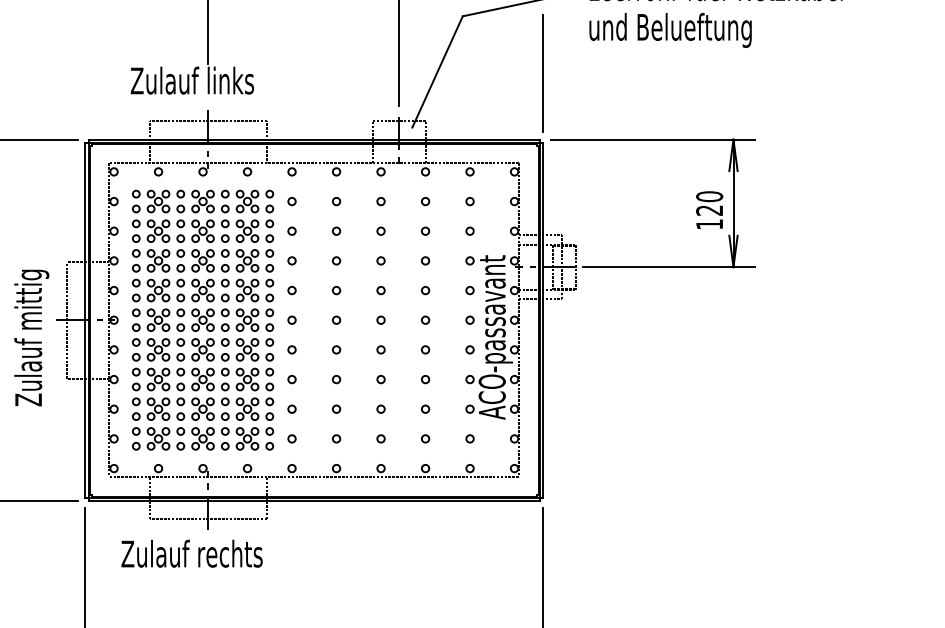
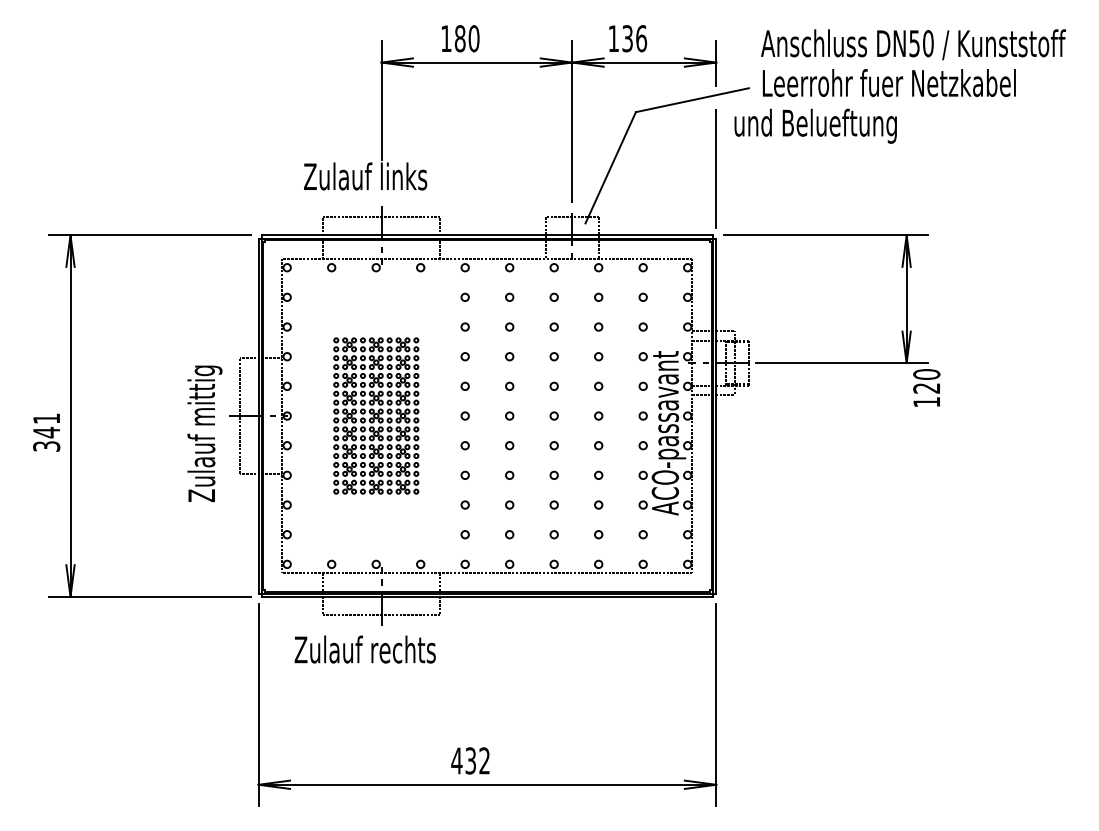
text: (670, 29) -> (815, 125), moved
text: (709, 209) -> (926, 387), moved
part: (203, 319) -> (376, 415), size x0.6

